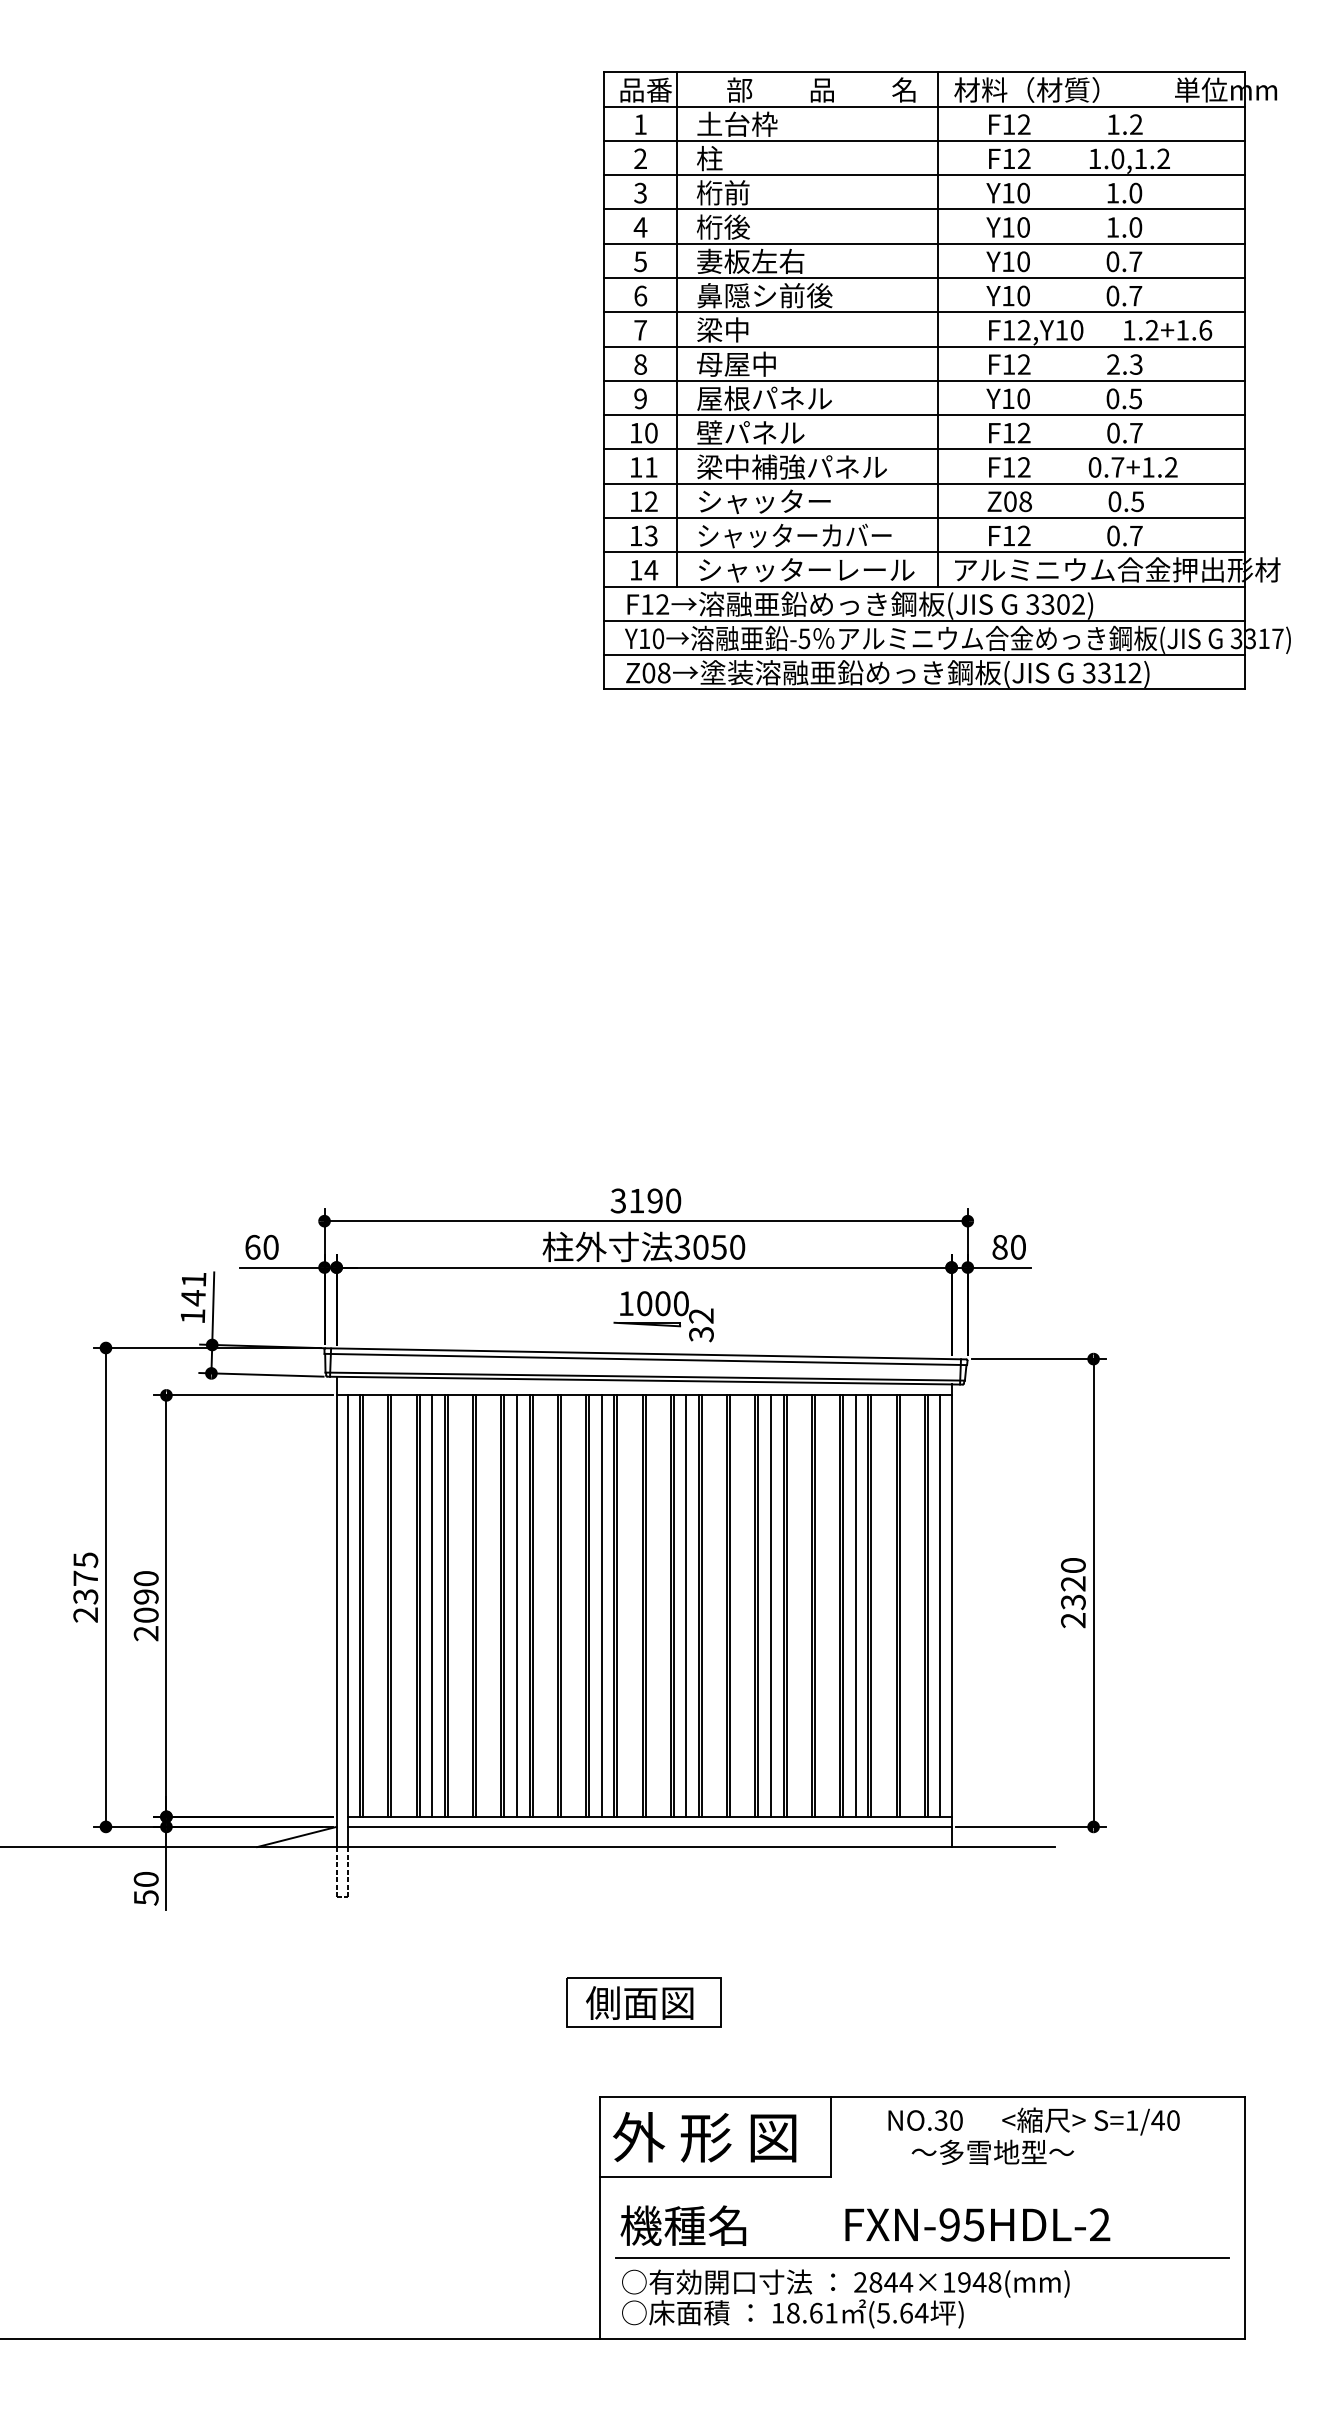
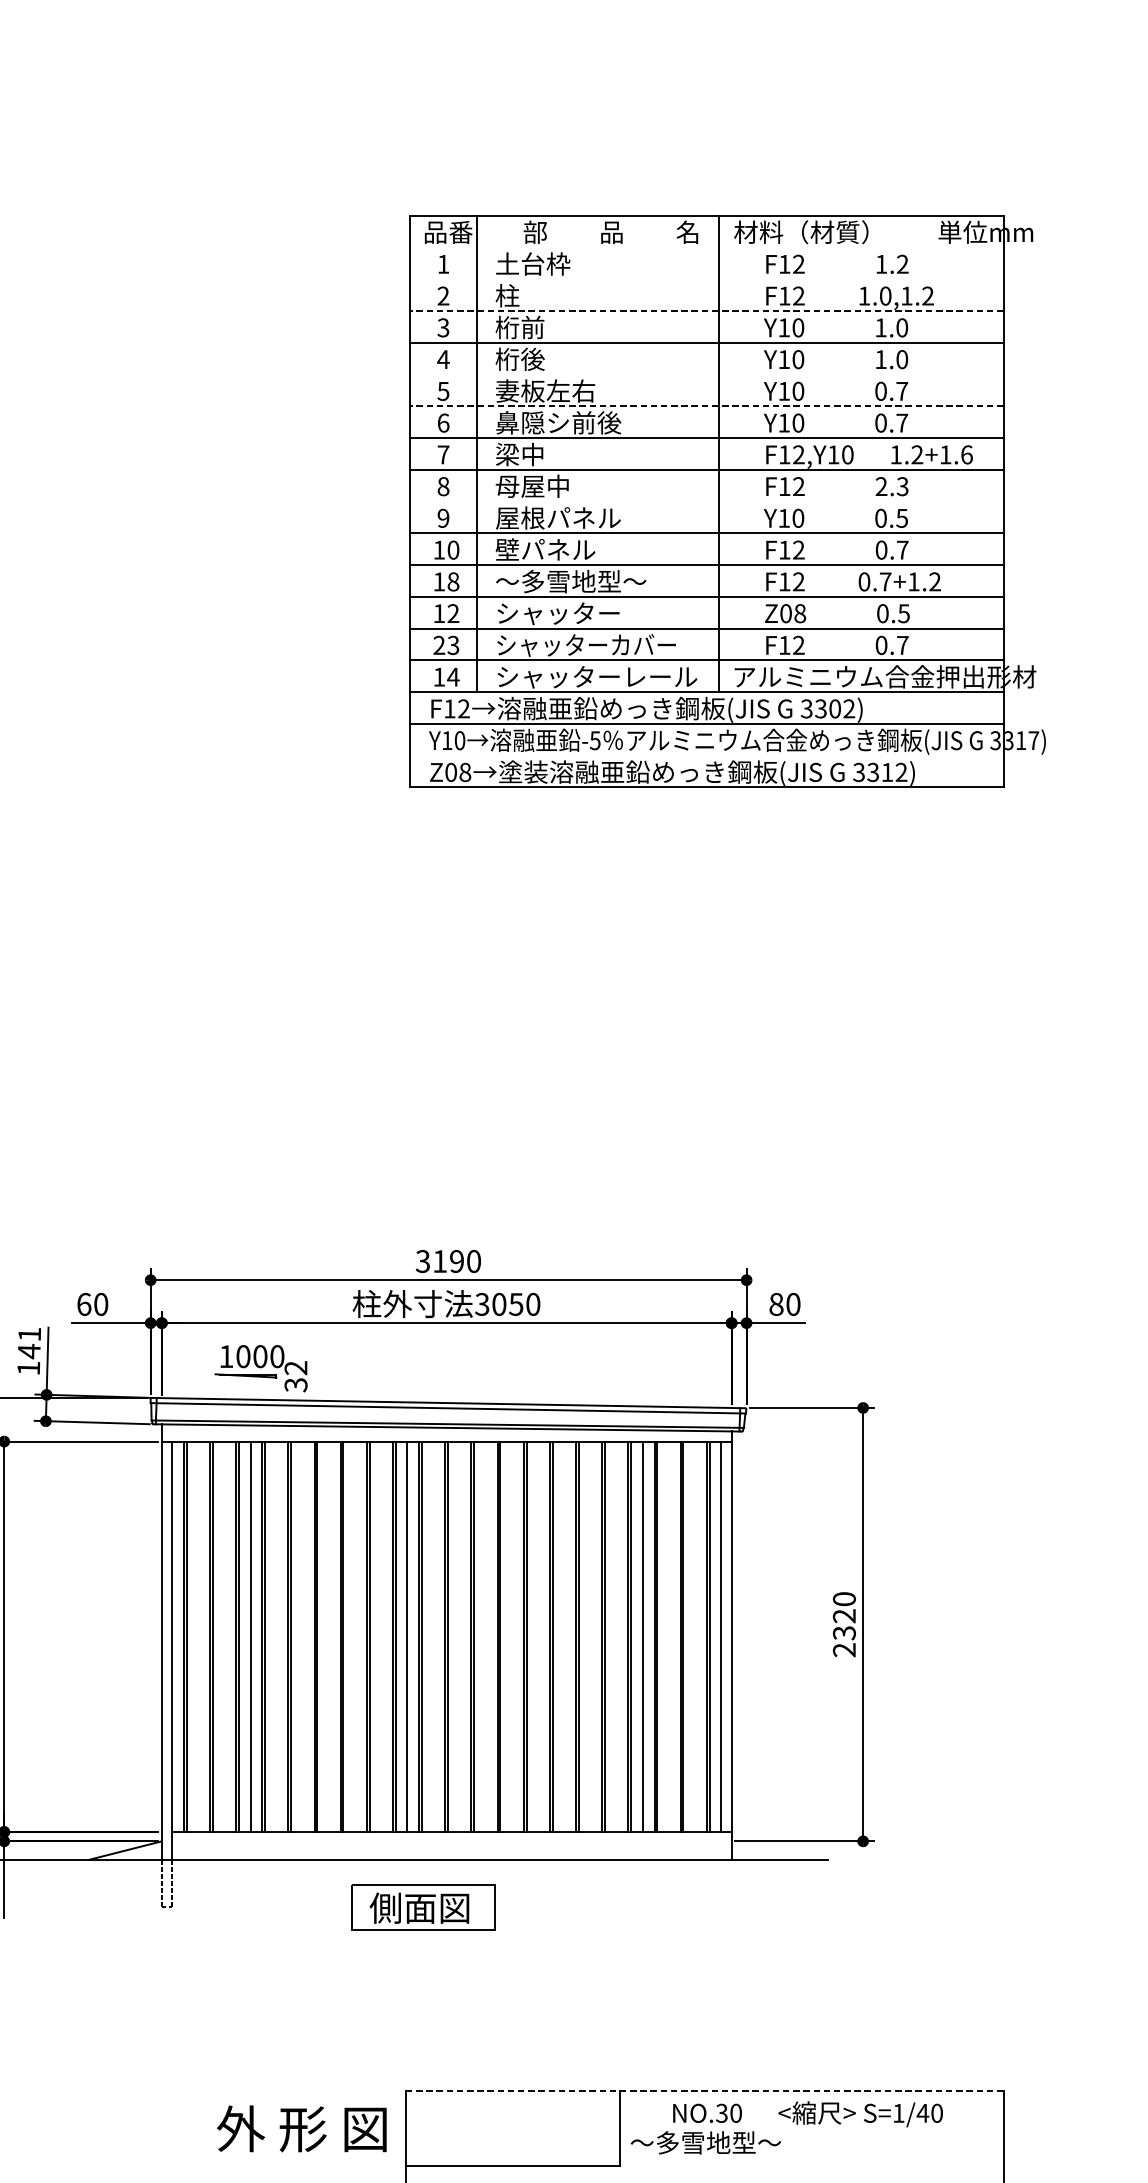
line: (924, 106) -> (706, 247), removed
line: (924, 140) -> (706, 279), removed
line: (924, 175) -> (706, 311), solid -> dashed
line: (924, 243) -> (706, 374), removed
line: (924, 278) -> (706, 406), solid -> dashed
line: (924, 380) -> (706, 501), removed
text: (791, 466) -> (583, 581), 梁中補強パネル -> ～多雪地型～
text: (651, 467) -> (453, 581), 11 -> 18
text: (635, 535) -> (438, 644), 13 -> 23
line: (924, 655) -> (706, 756), removed
part: (663, 1316) -> (260, 1368), moved
line: (517, 1605) -> (329, 1636), removed
line: (686, 1605) -> (486, 1636), removed
line: (771, 1605) -> (564, 1636), removed
line: (649, 1826) -> (451, 1840), removed
part: (643, 2002) -> (423, 1907), moved
line: (922, 2096) -> (704, 2091), solid -> dashed
text: (704, 2137) -> (301, 2129), moved
text: (992, 2151) -> (705, 2142), moved

